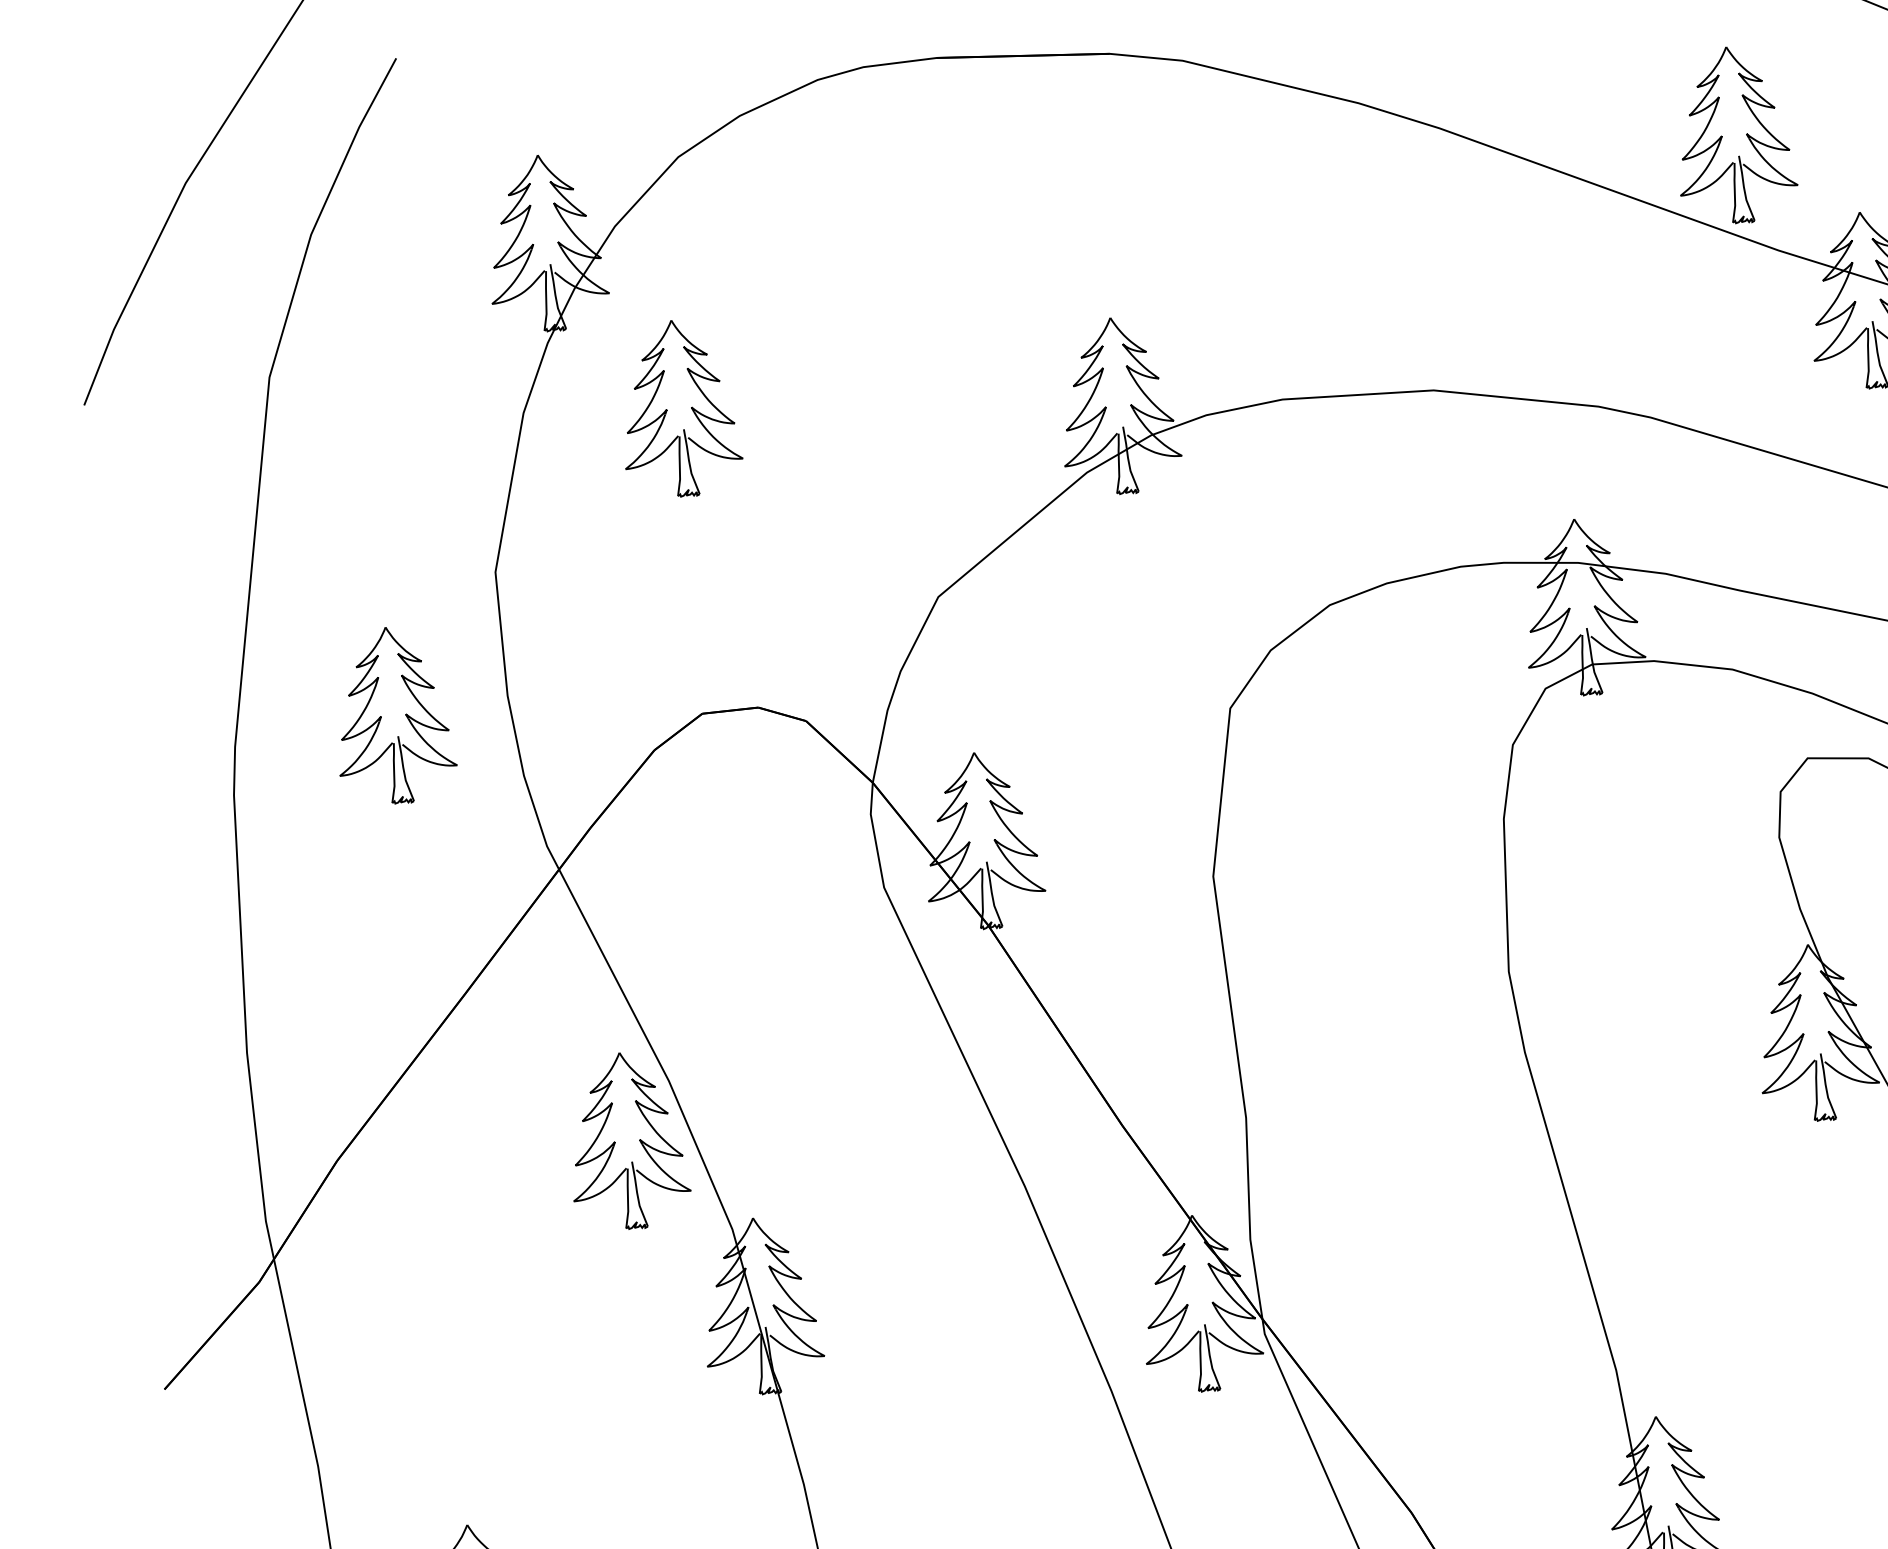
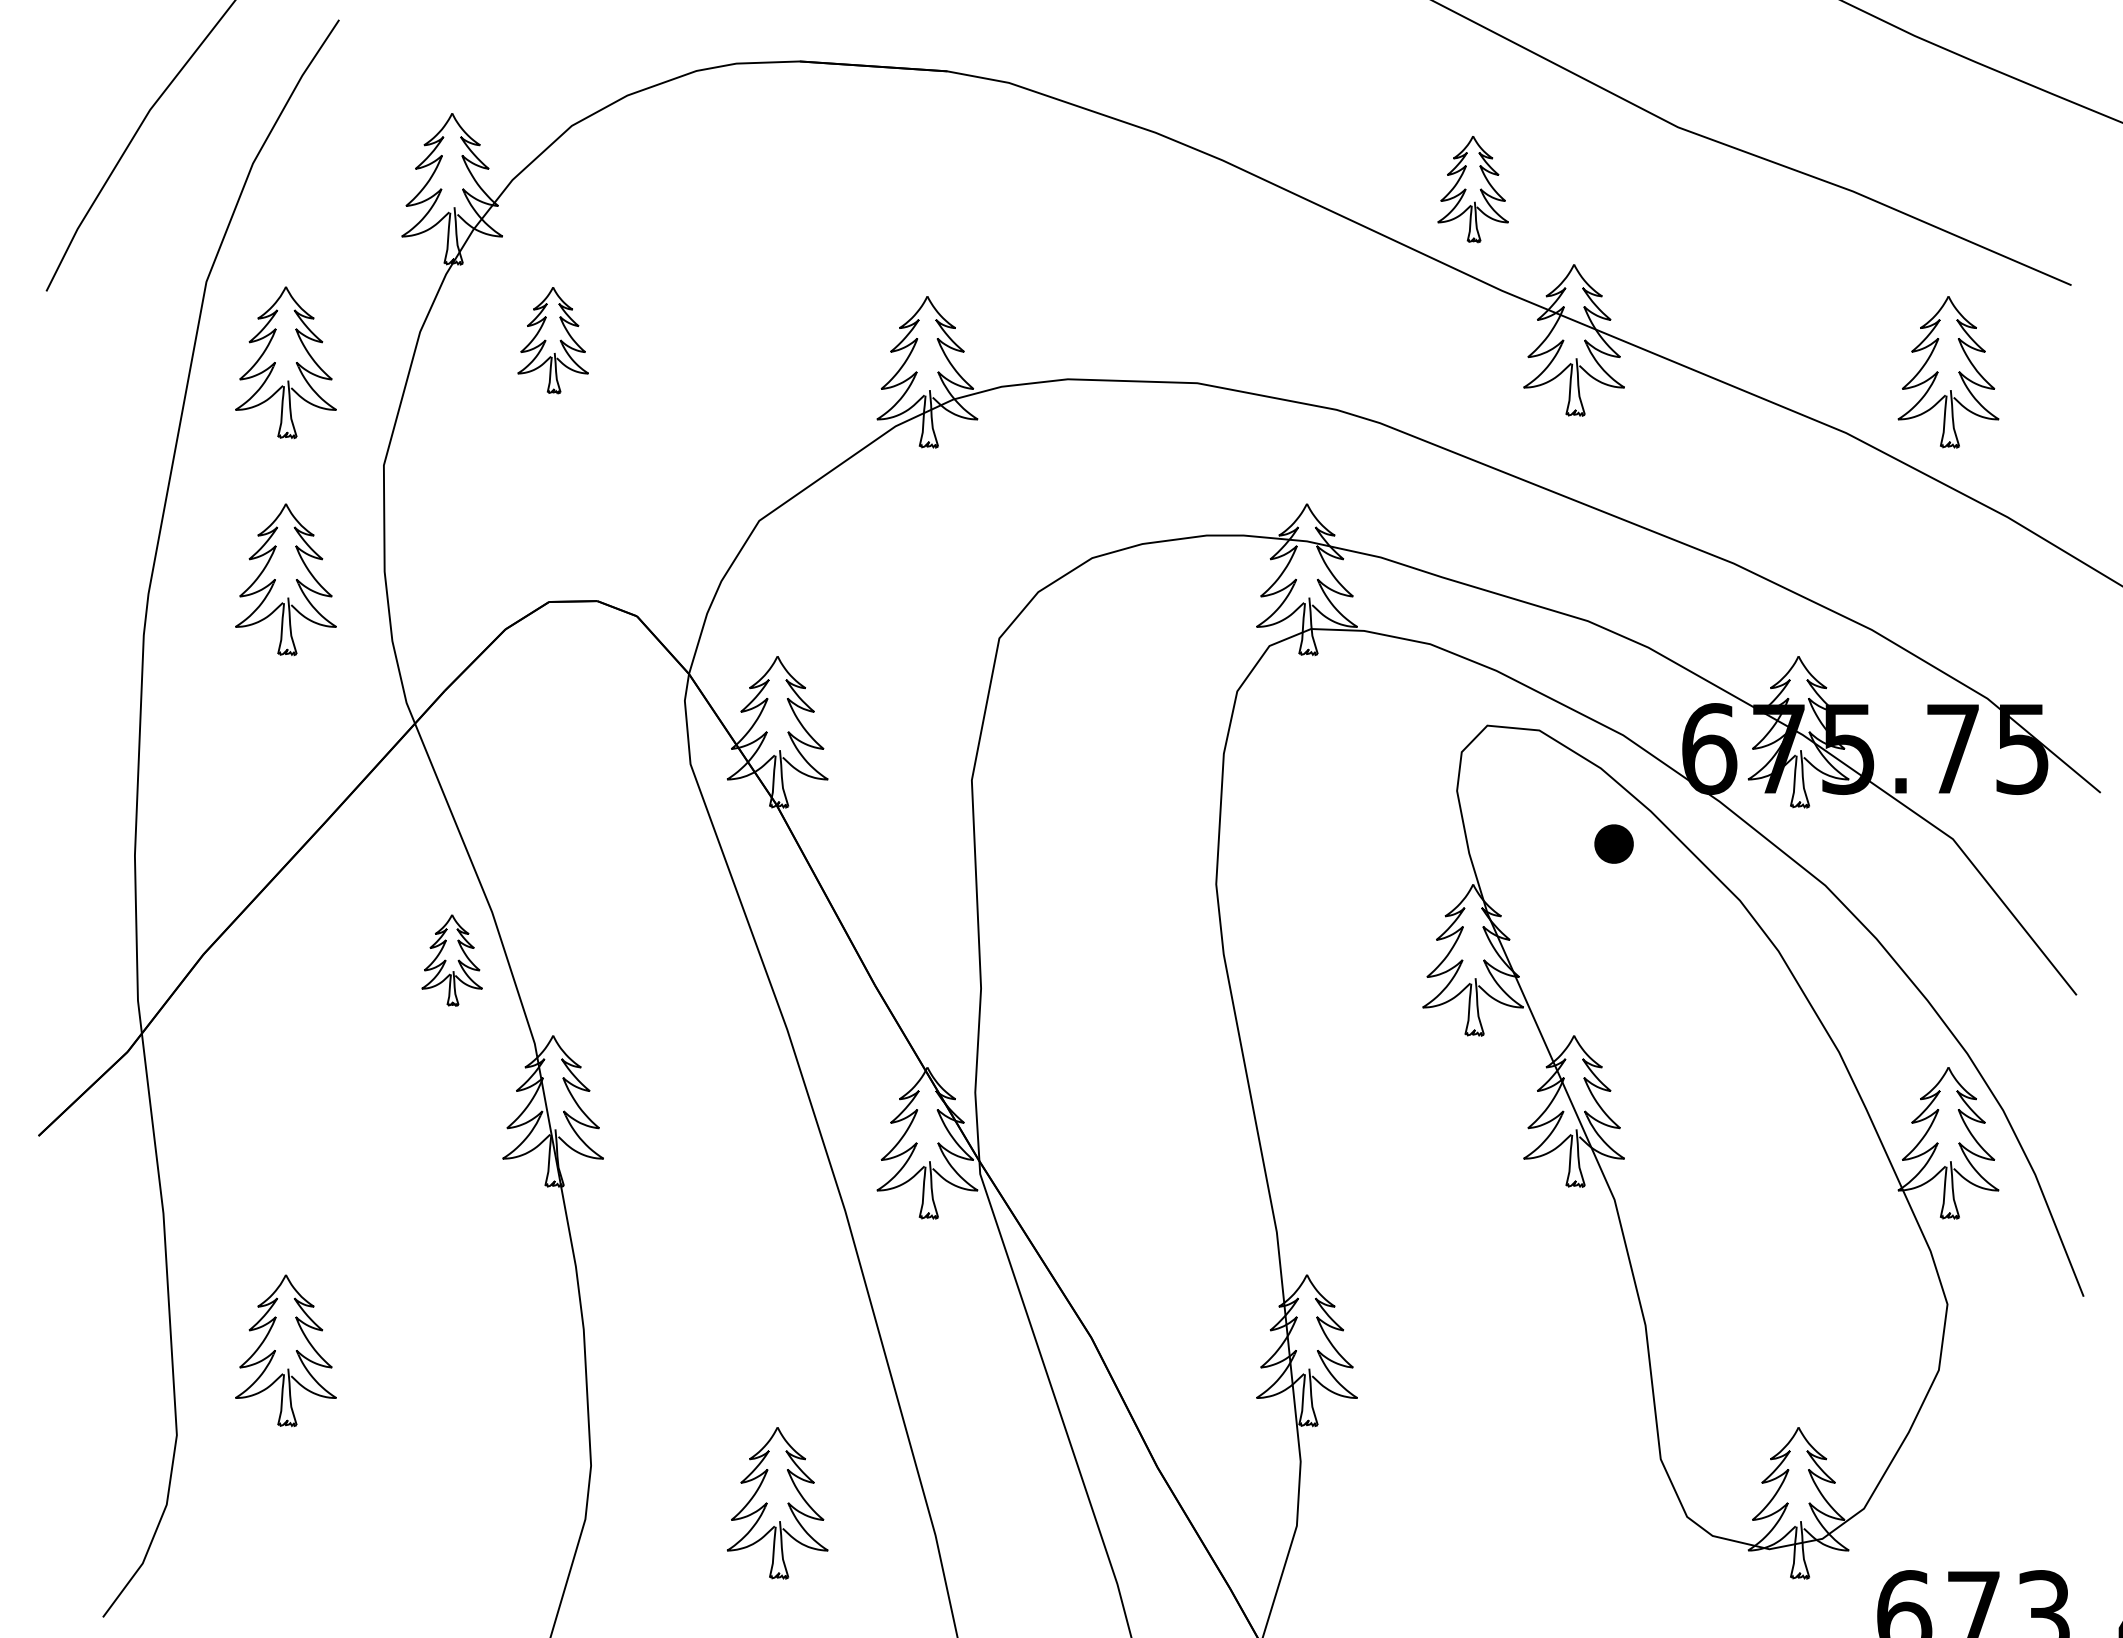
part: (1733, 135) -> (1472, 189), size x0.7
part: (678, 408) -> (552, 340), size x0.7
part: (370, 462) -> (285, 362), added
part: (626, 1141) -> (451, 960), size x0.6

